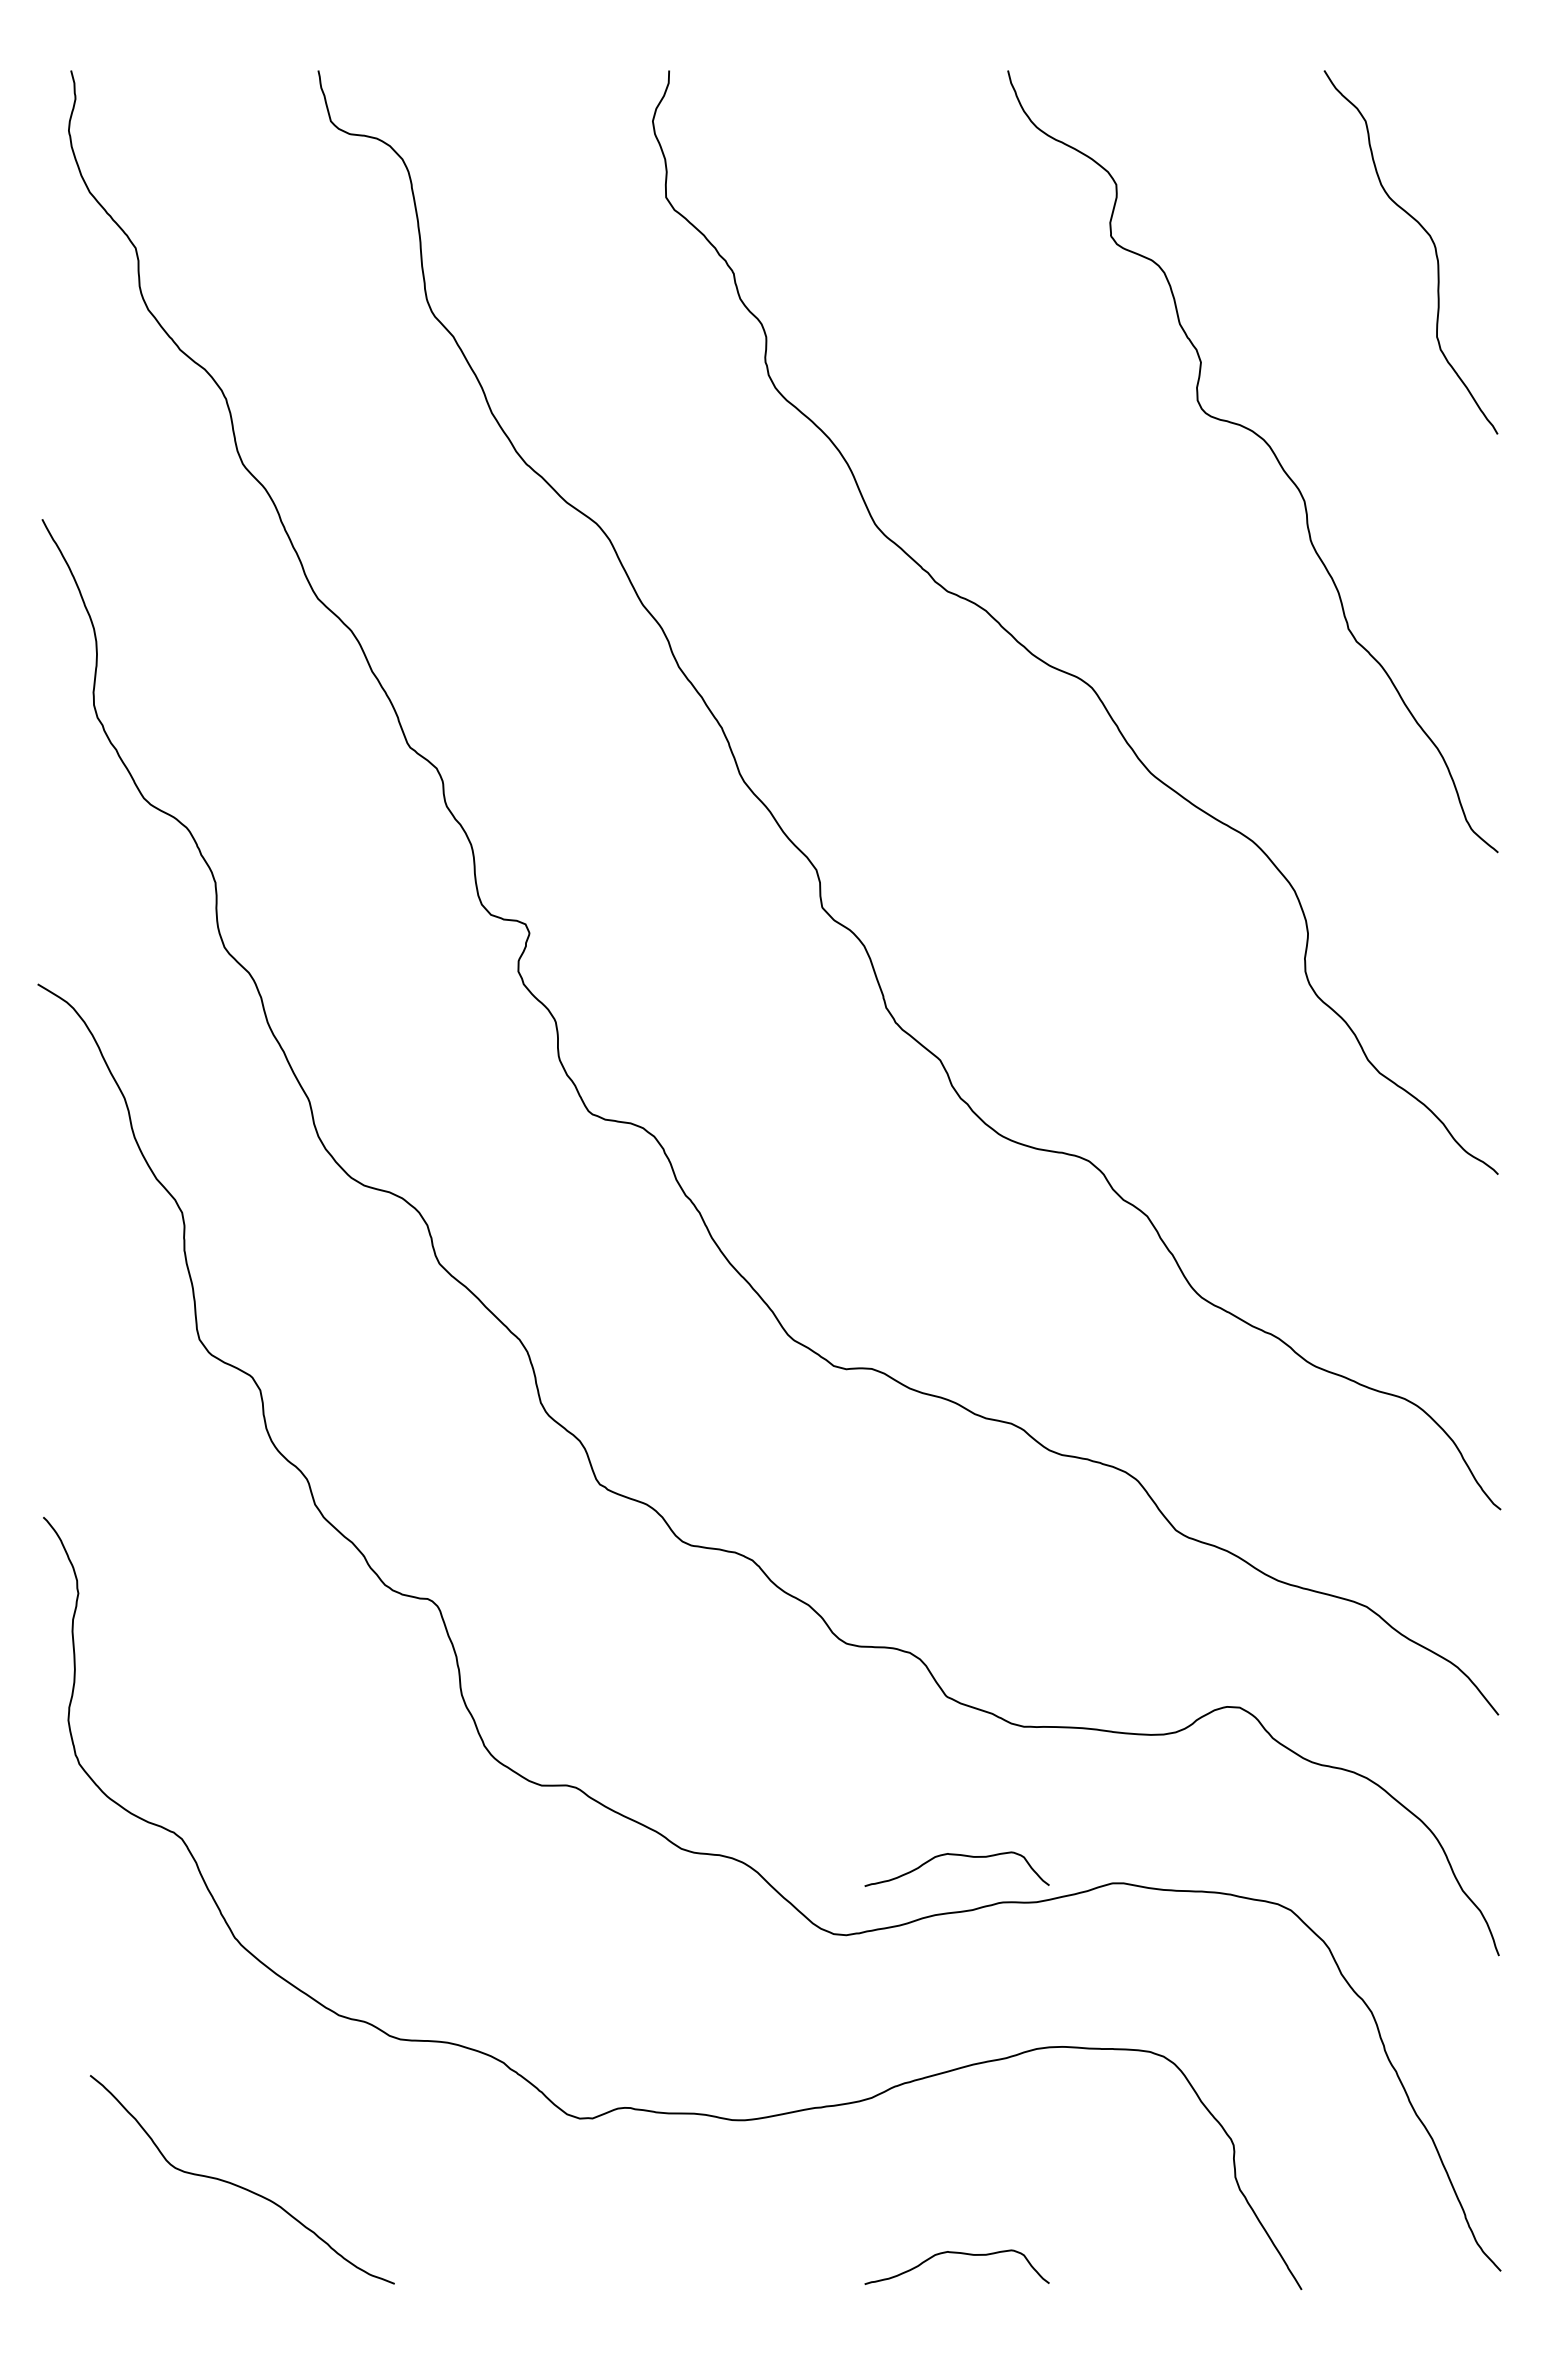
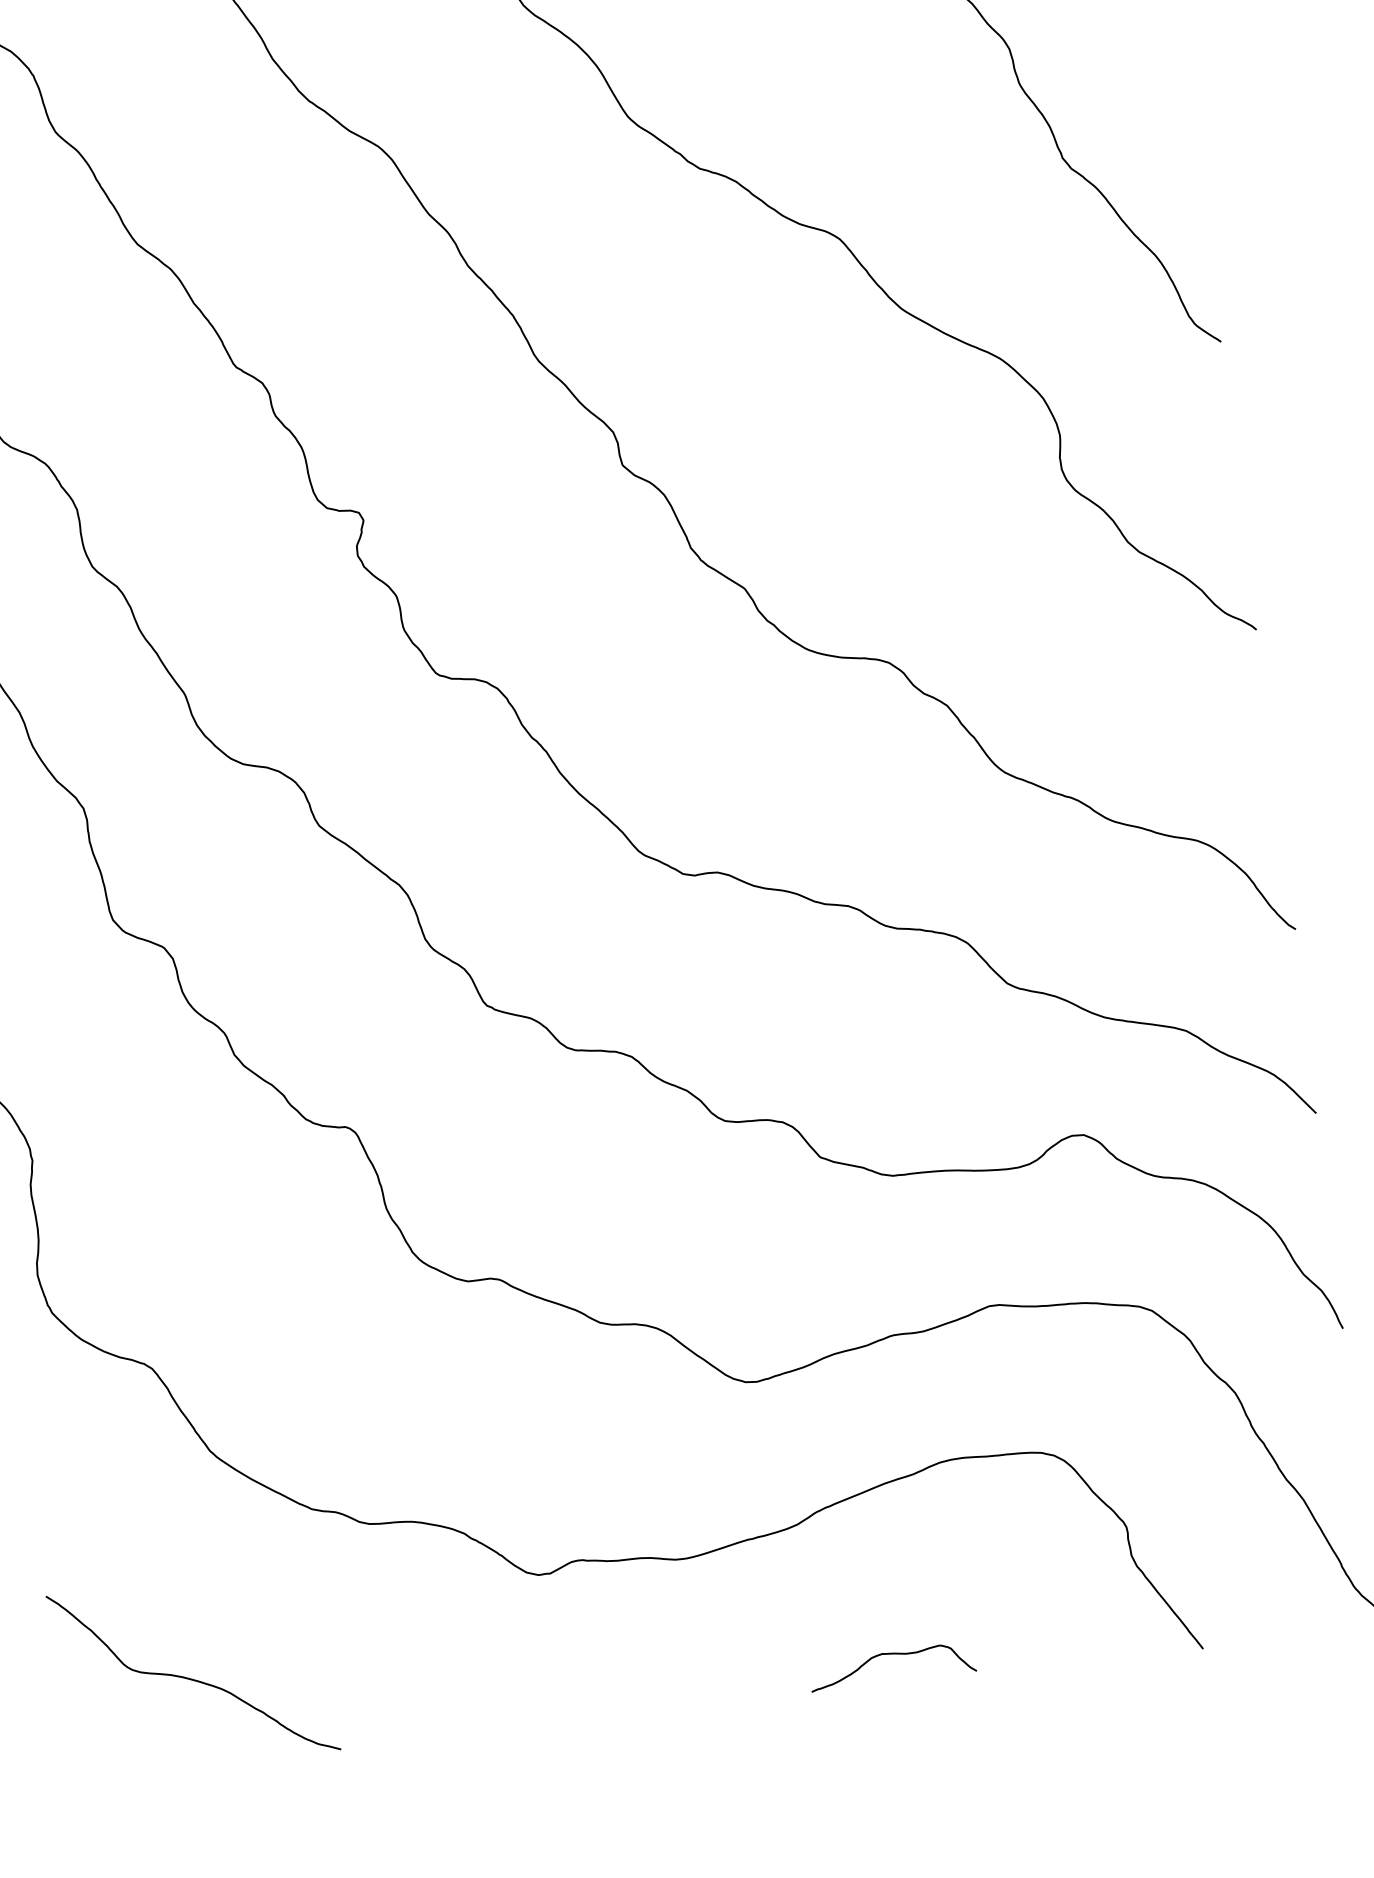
curve: (956, 1855) -> (846, 1298), removed
curve: (239, 2185) -> (191, 1678), moved

